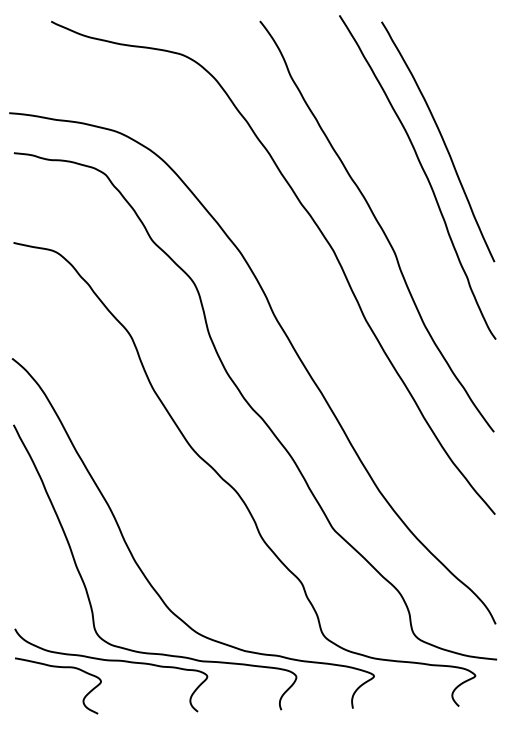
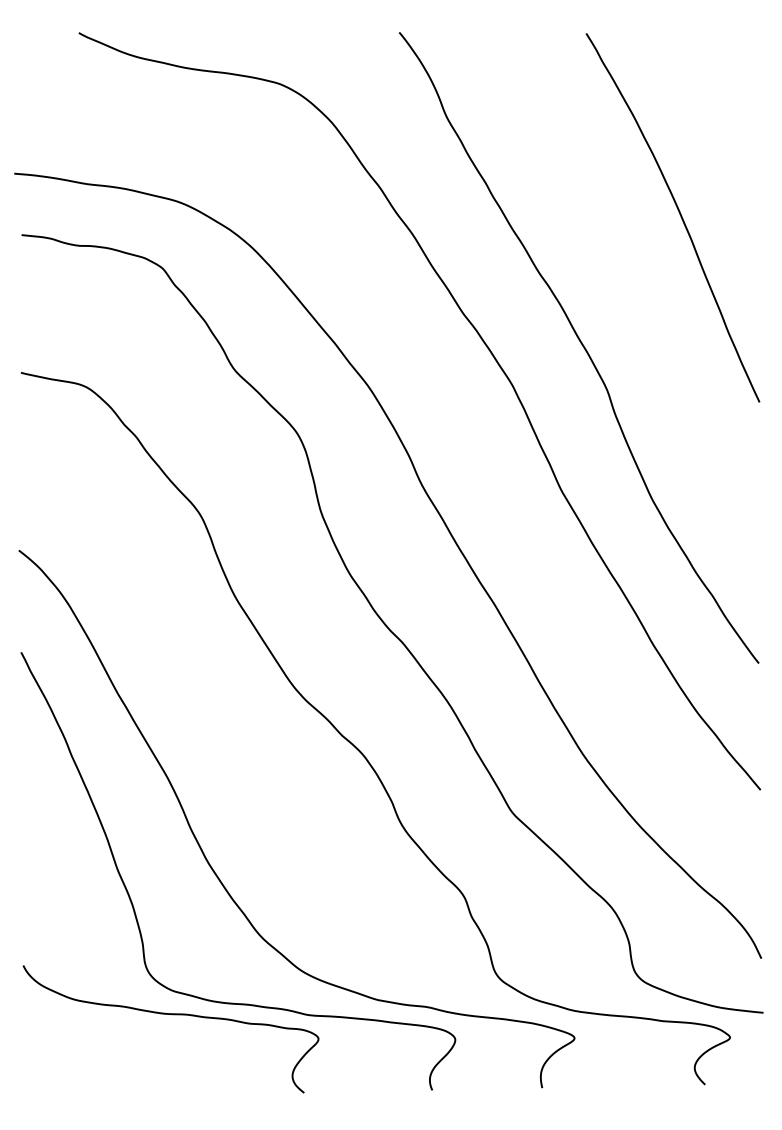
curve: (424, 174) -> (652, 267), removed
curve: (62, 668) -> (96, 1026), removed

